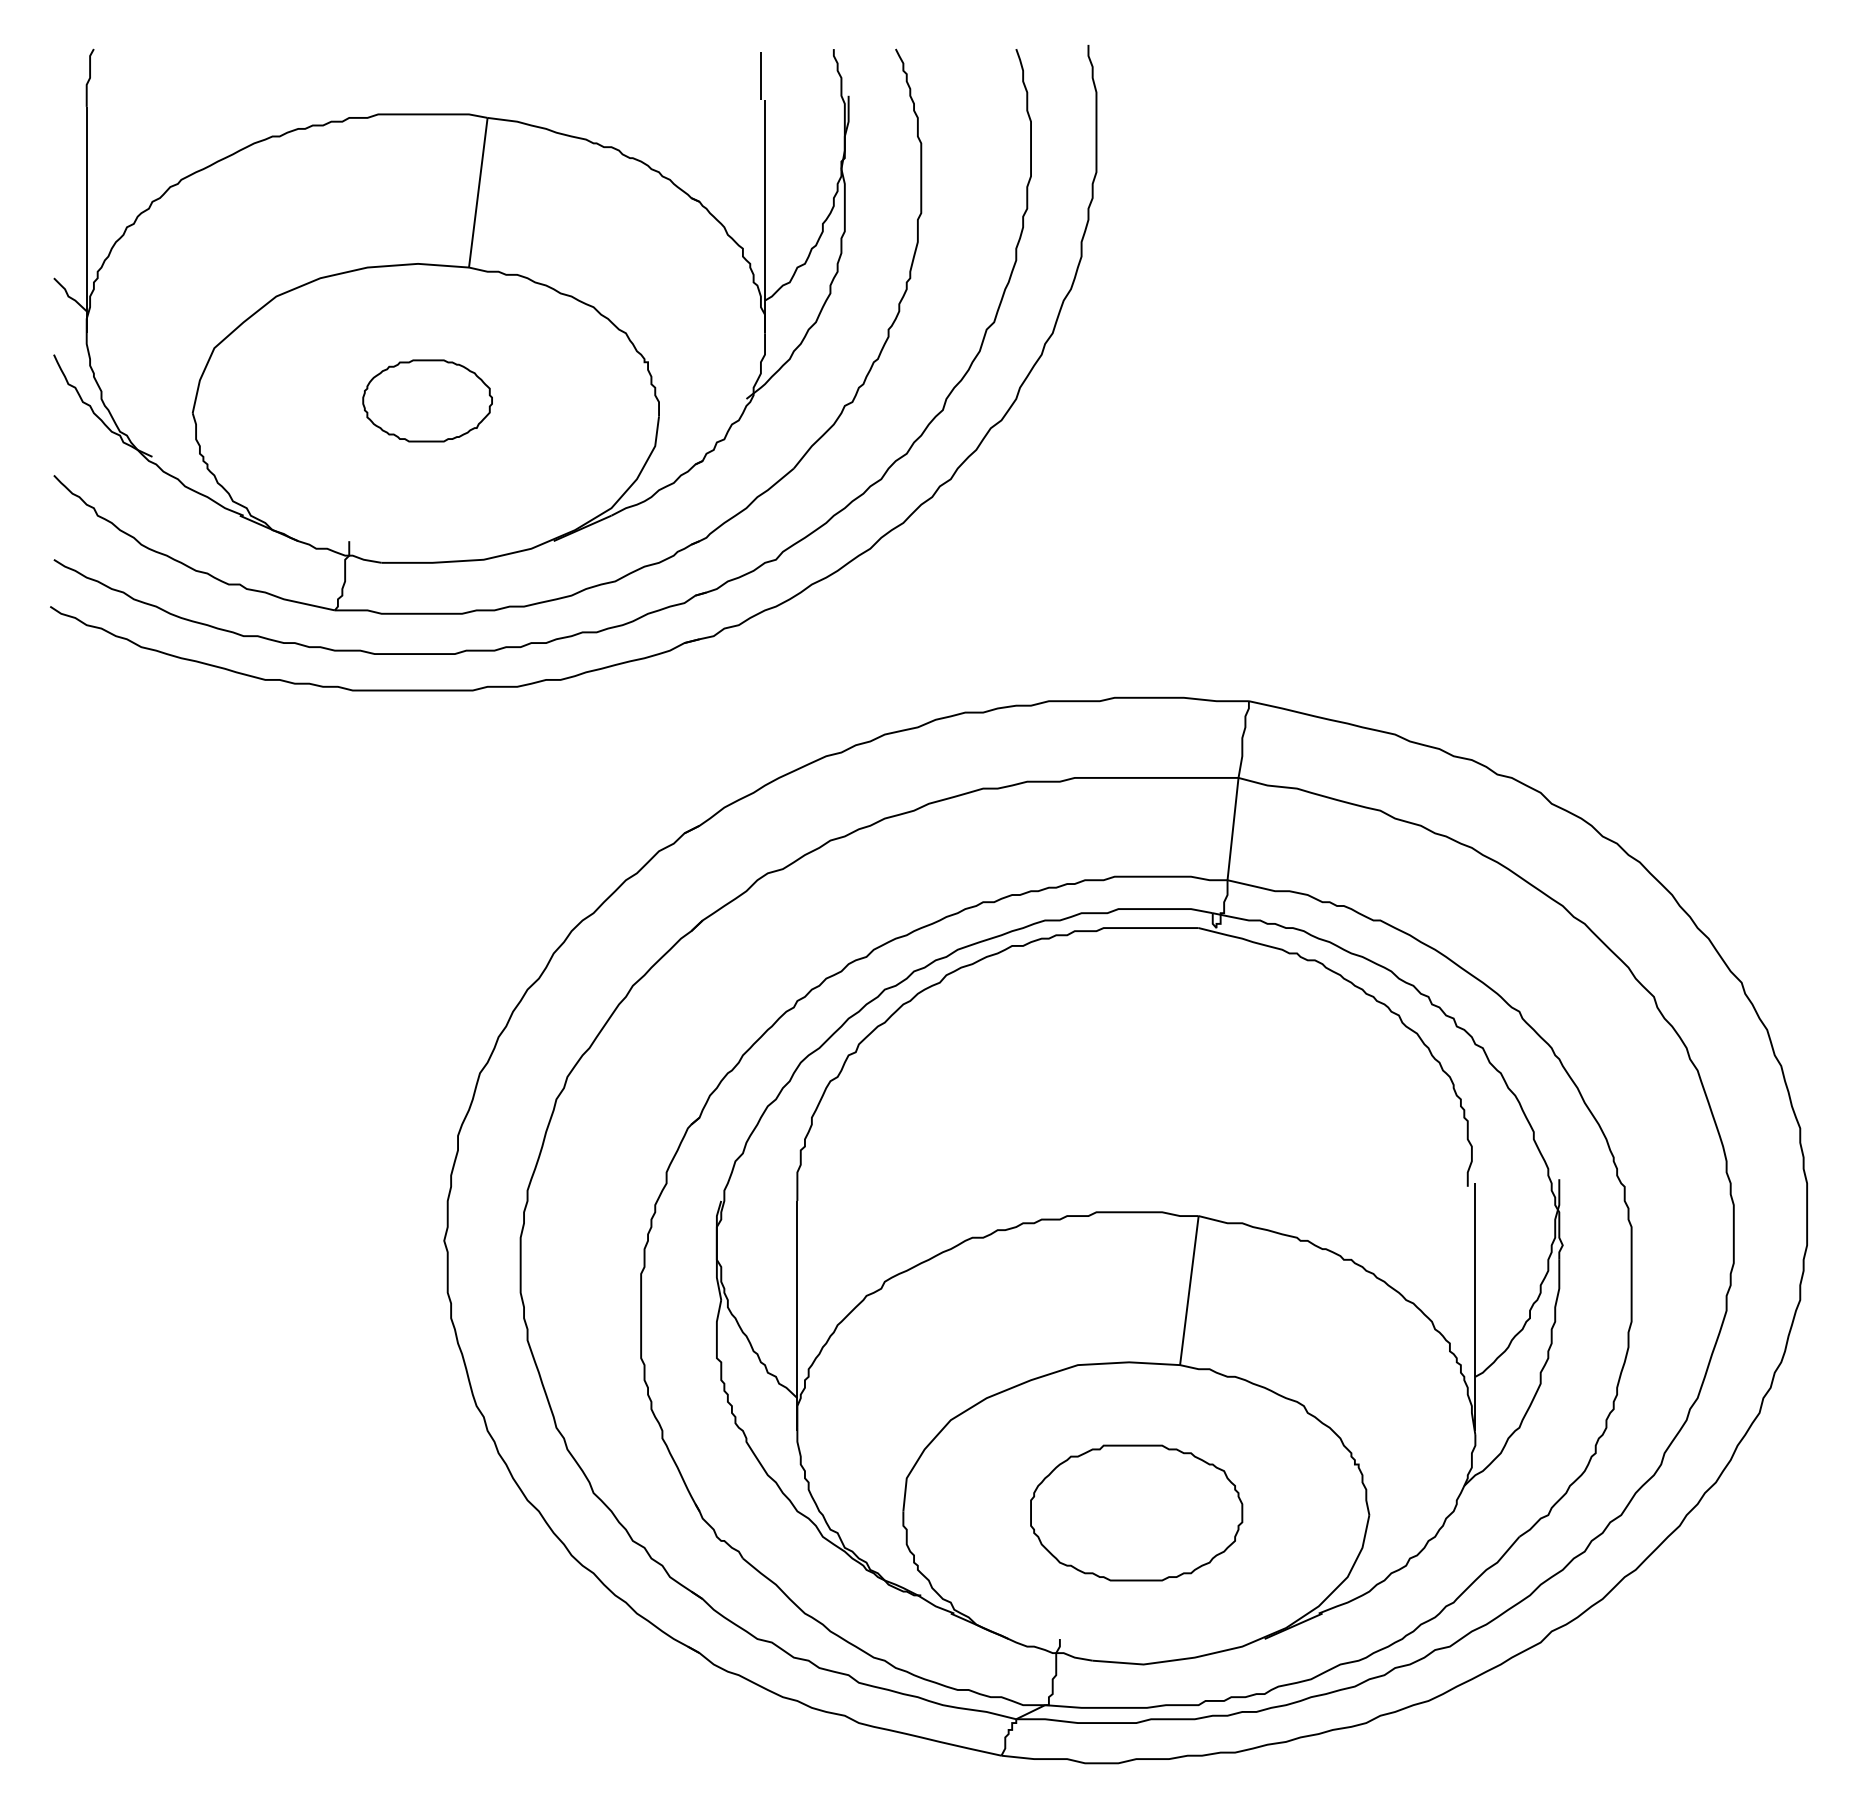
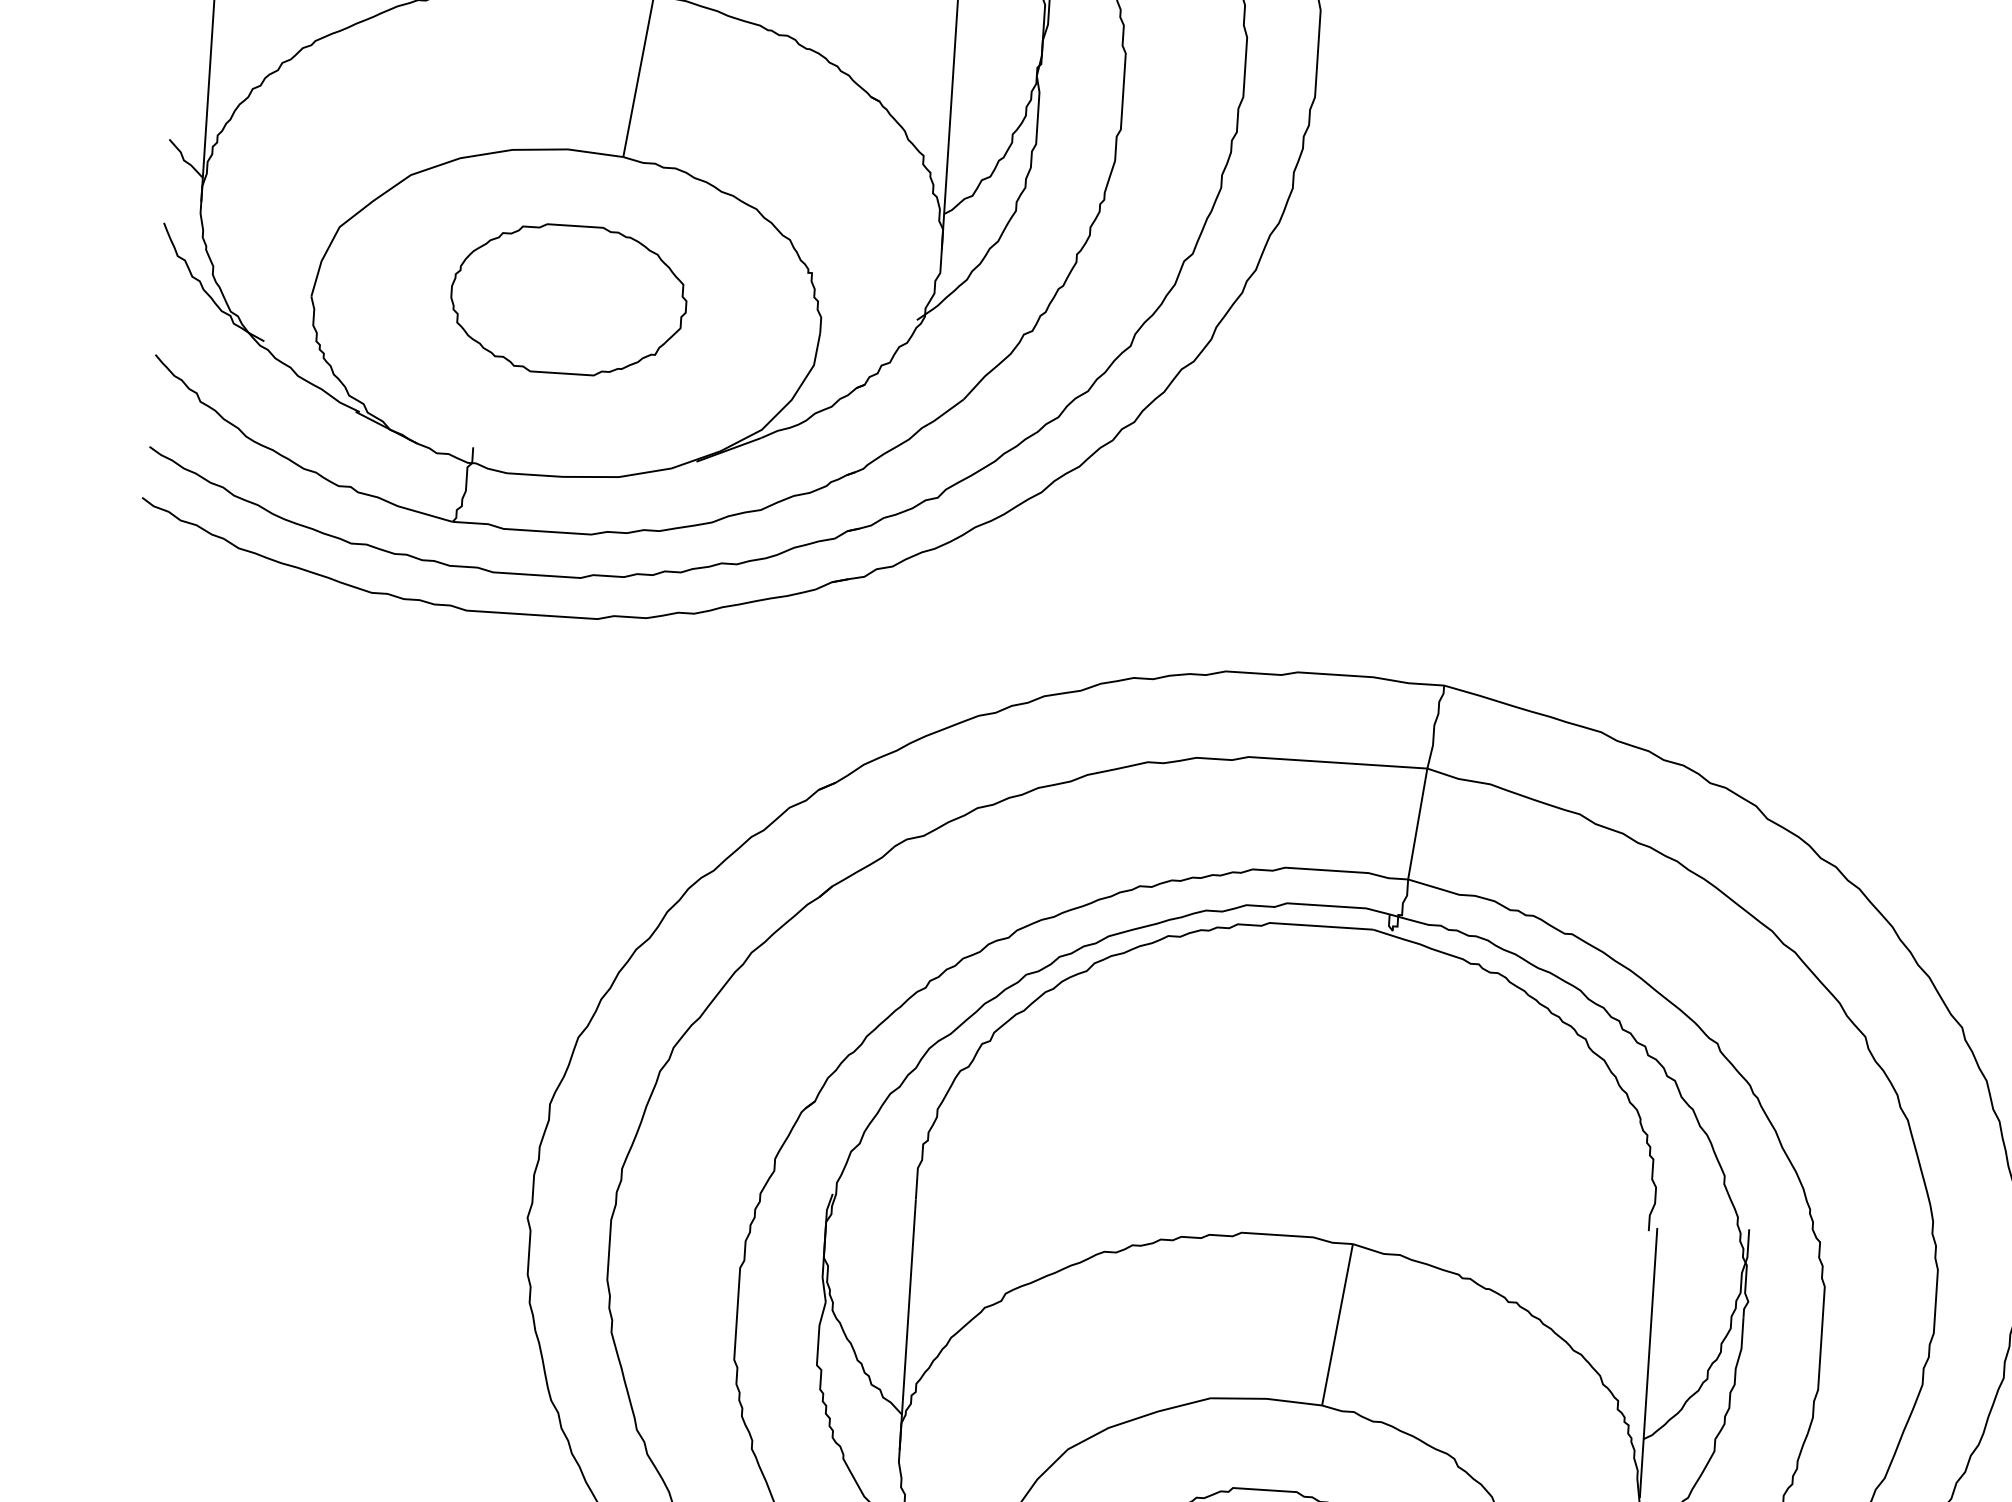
part: (427, 400) -> (568, 299), size x1.67

